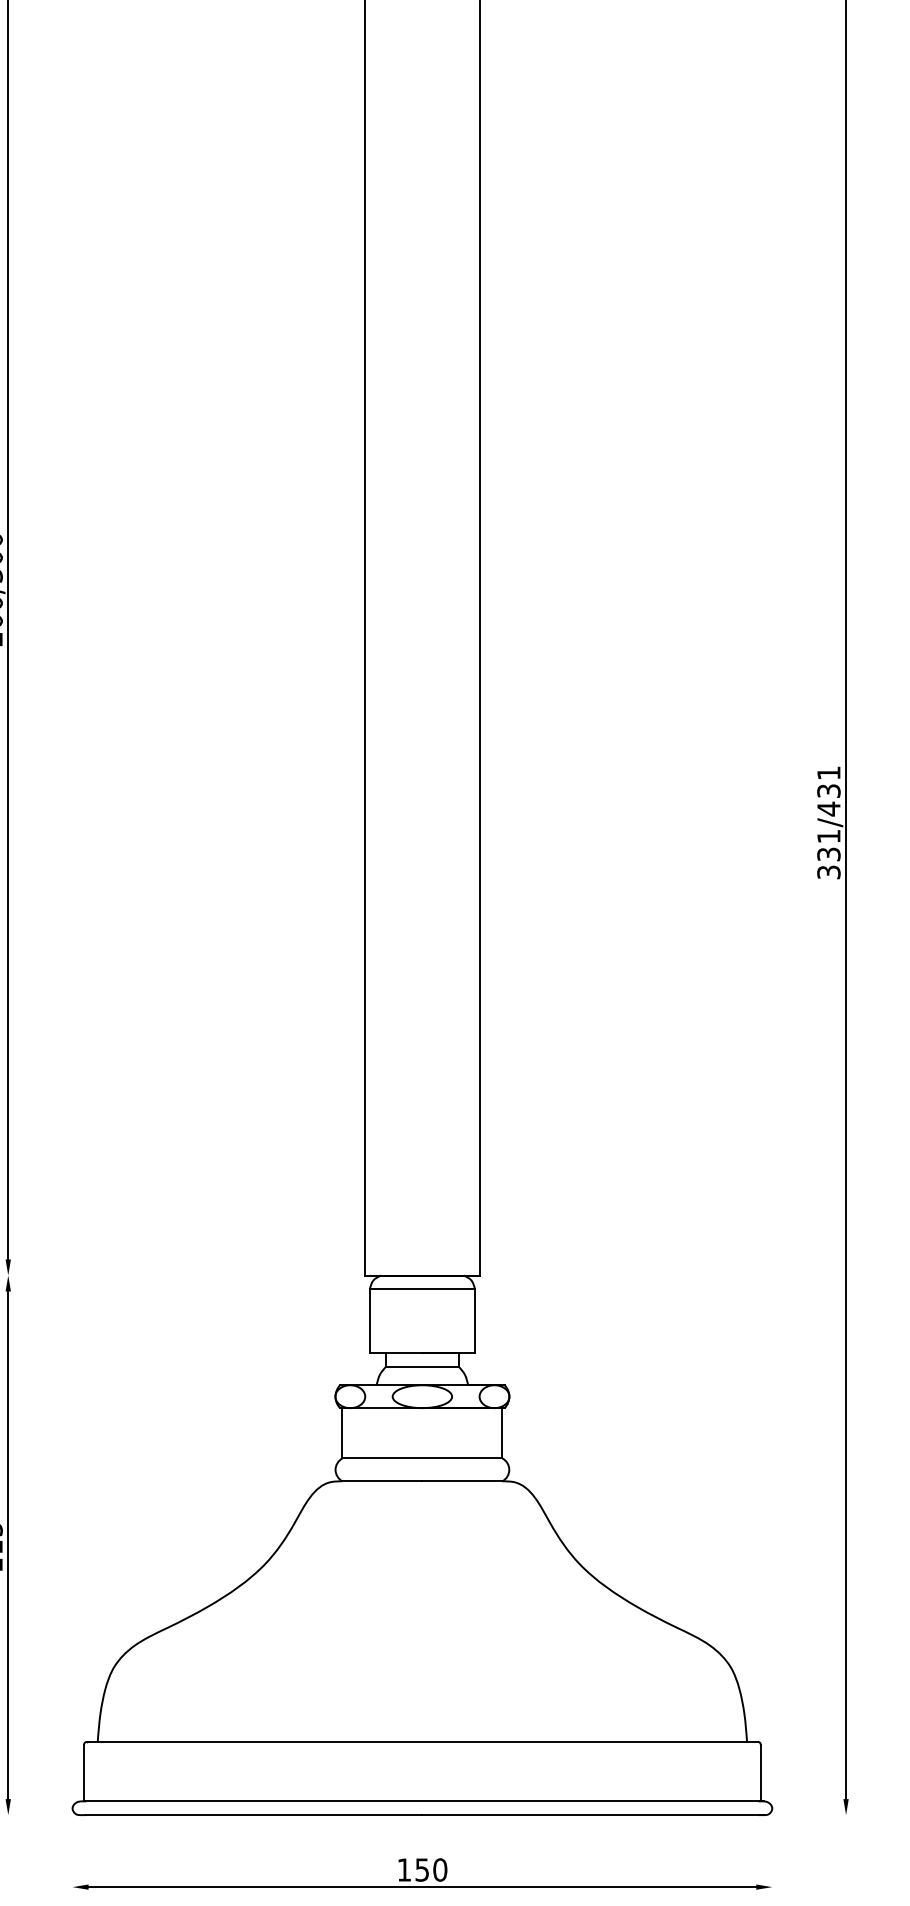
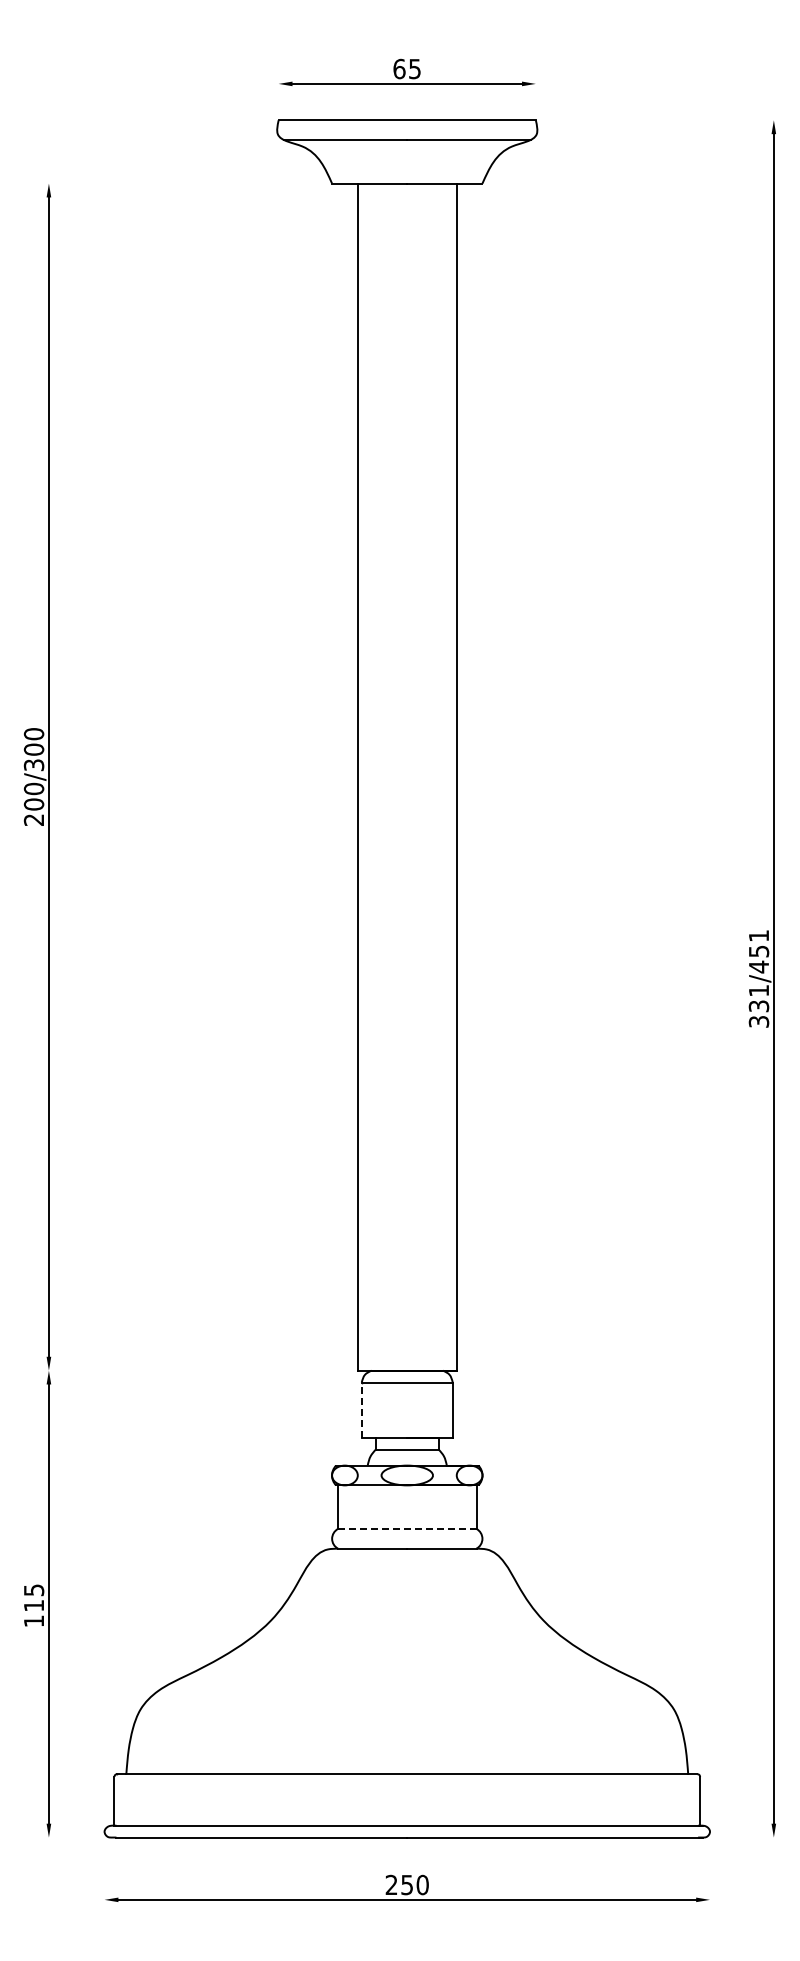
text: (828, 789) -> (758, 950), 331/431 -> 331/451
line: (369, 1321) -> (361, 1410), solid -> dashed
line: (421, 1457) -> (406, 1528), solid -> dashed
text: (404, 1869) -> (391, 1884), 150 -> 250

